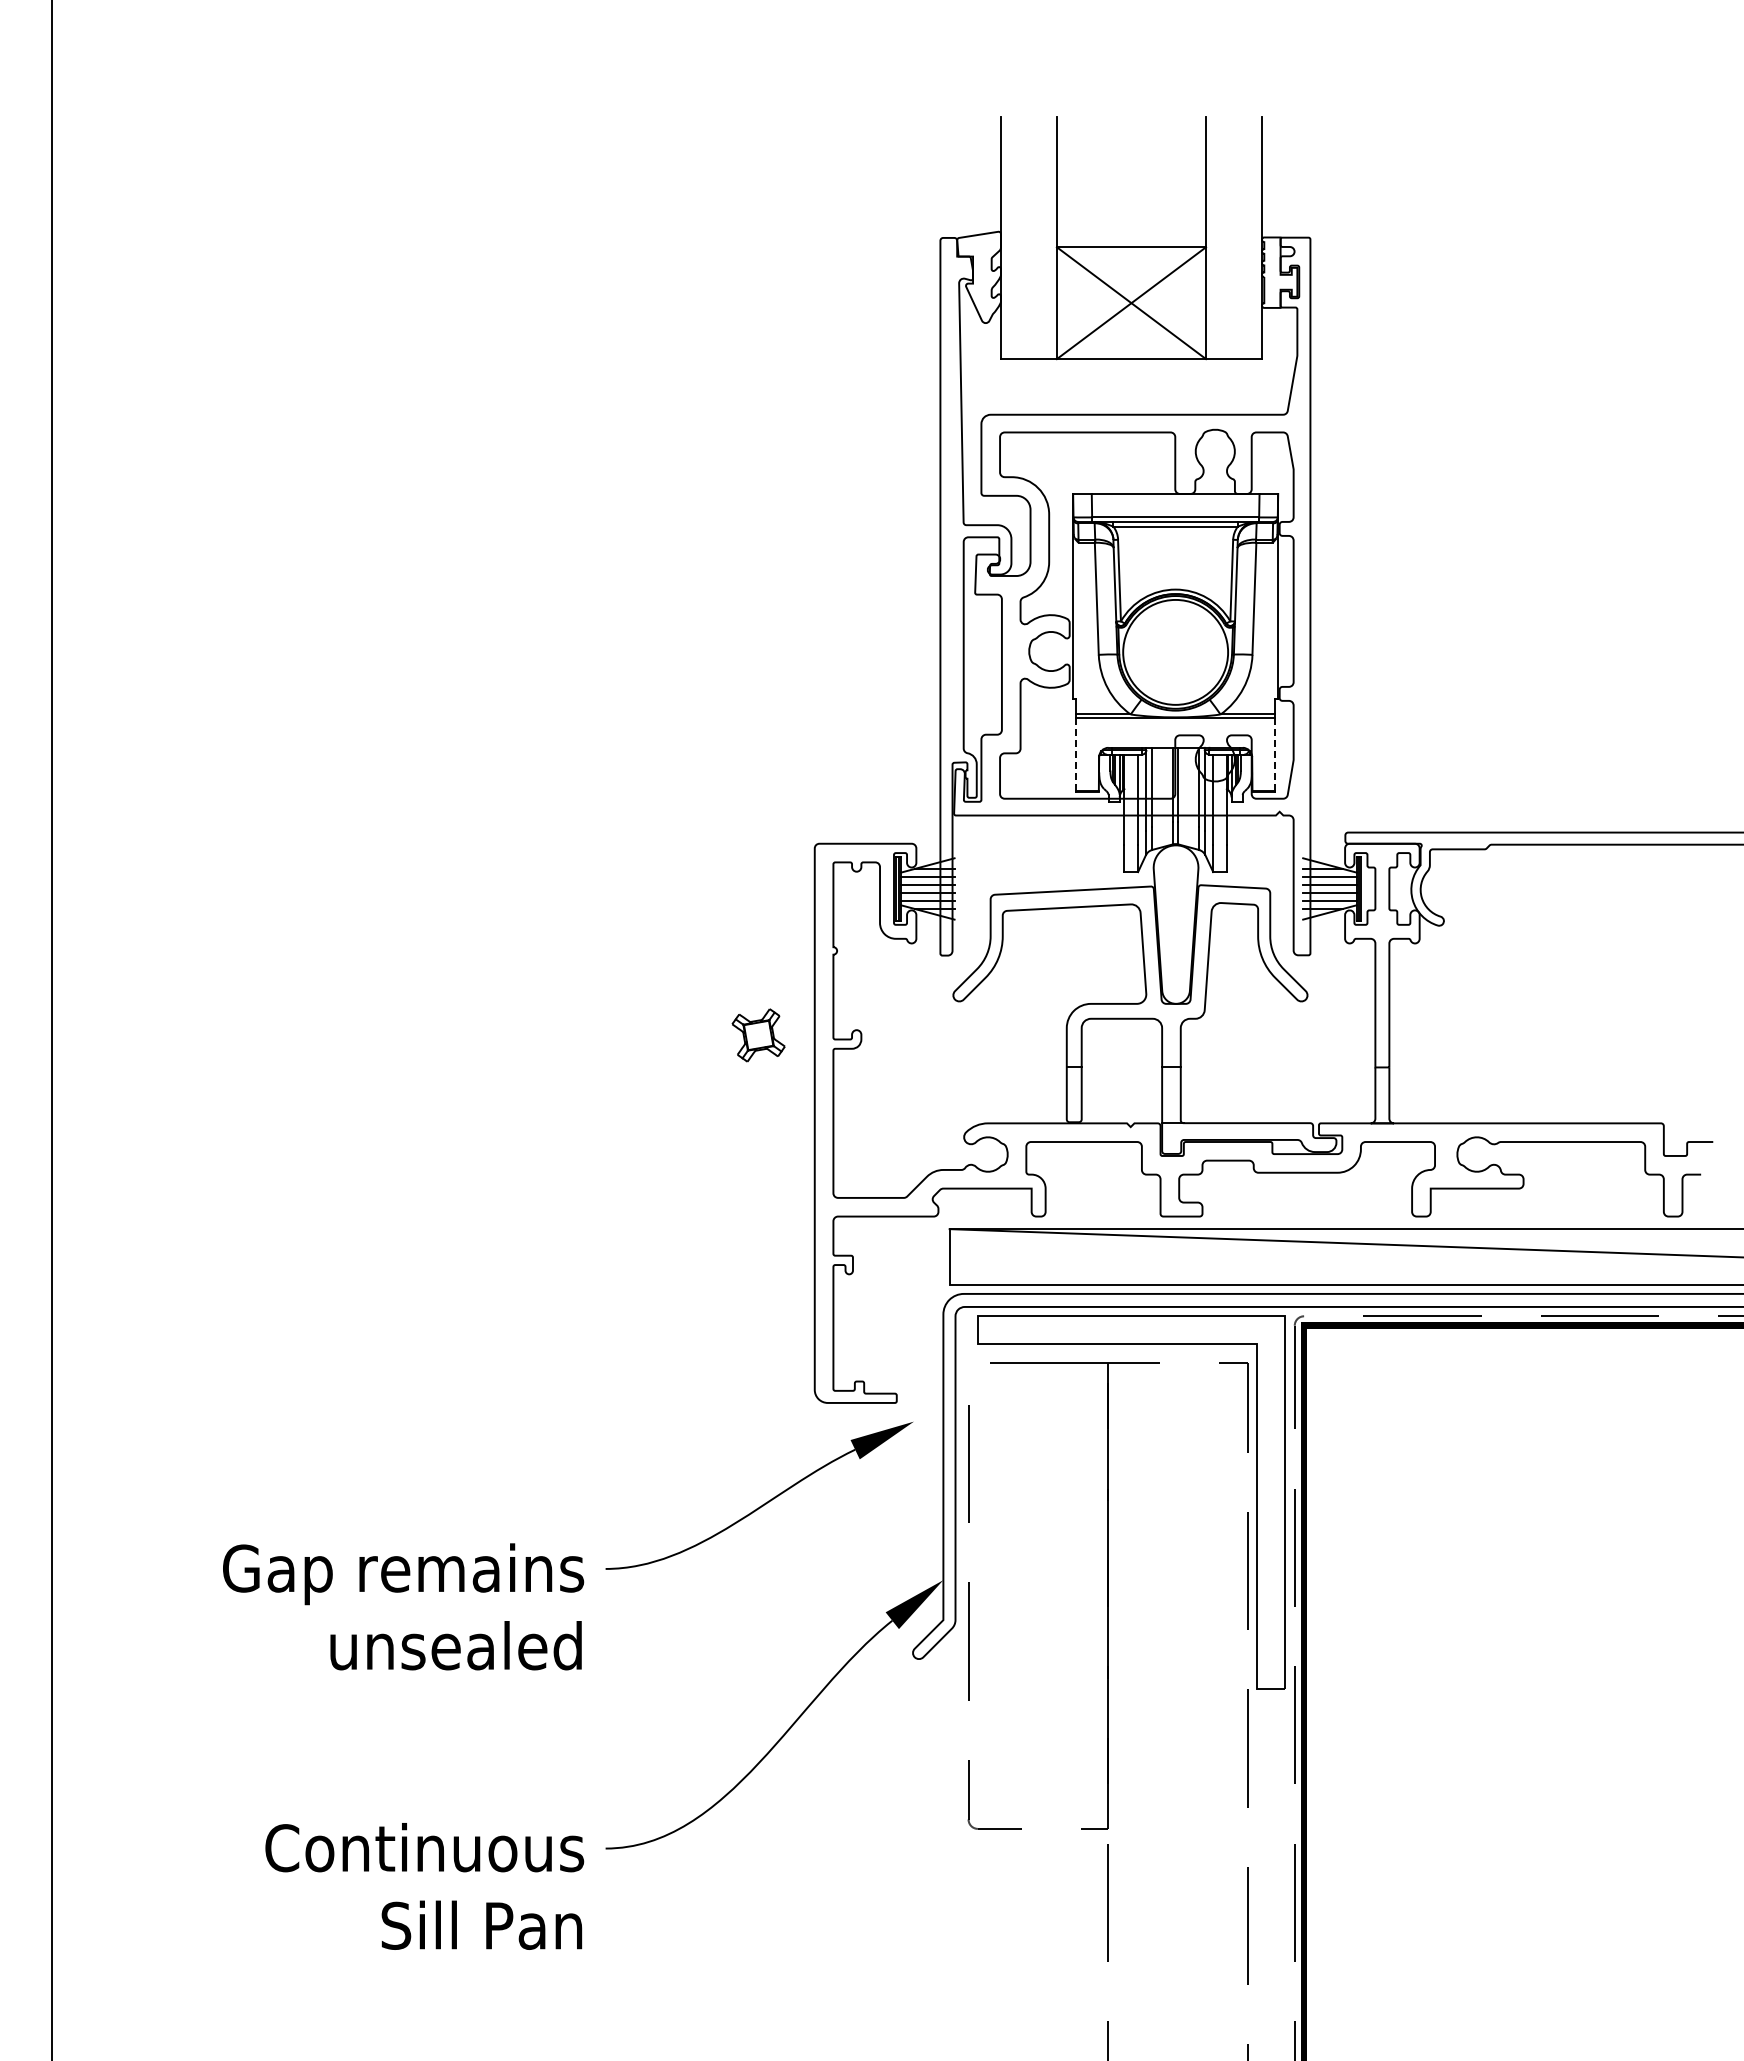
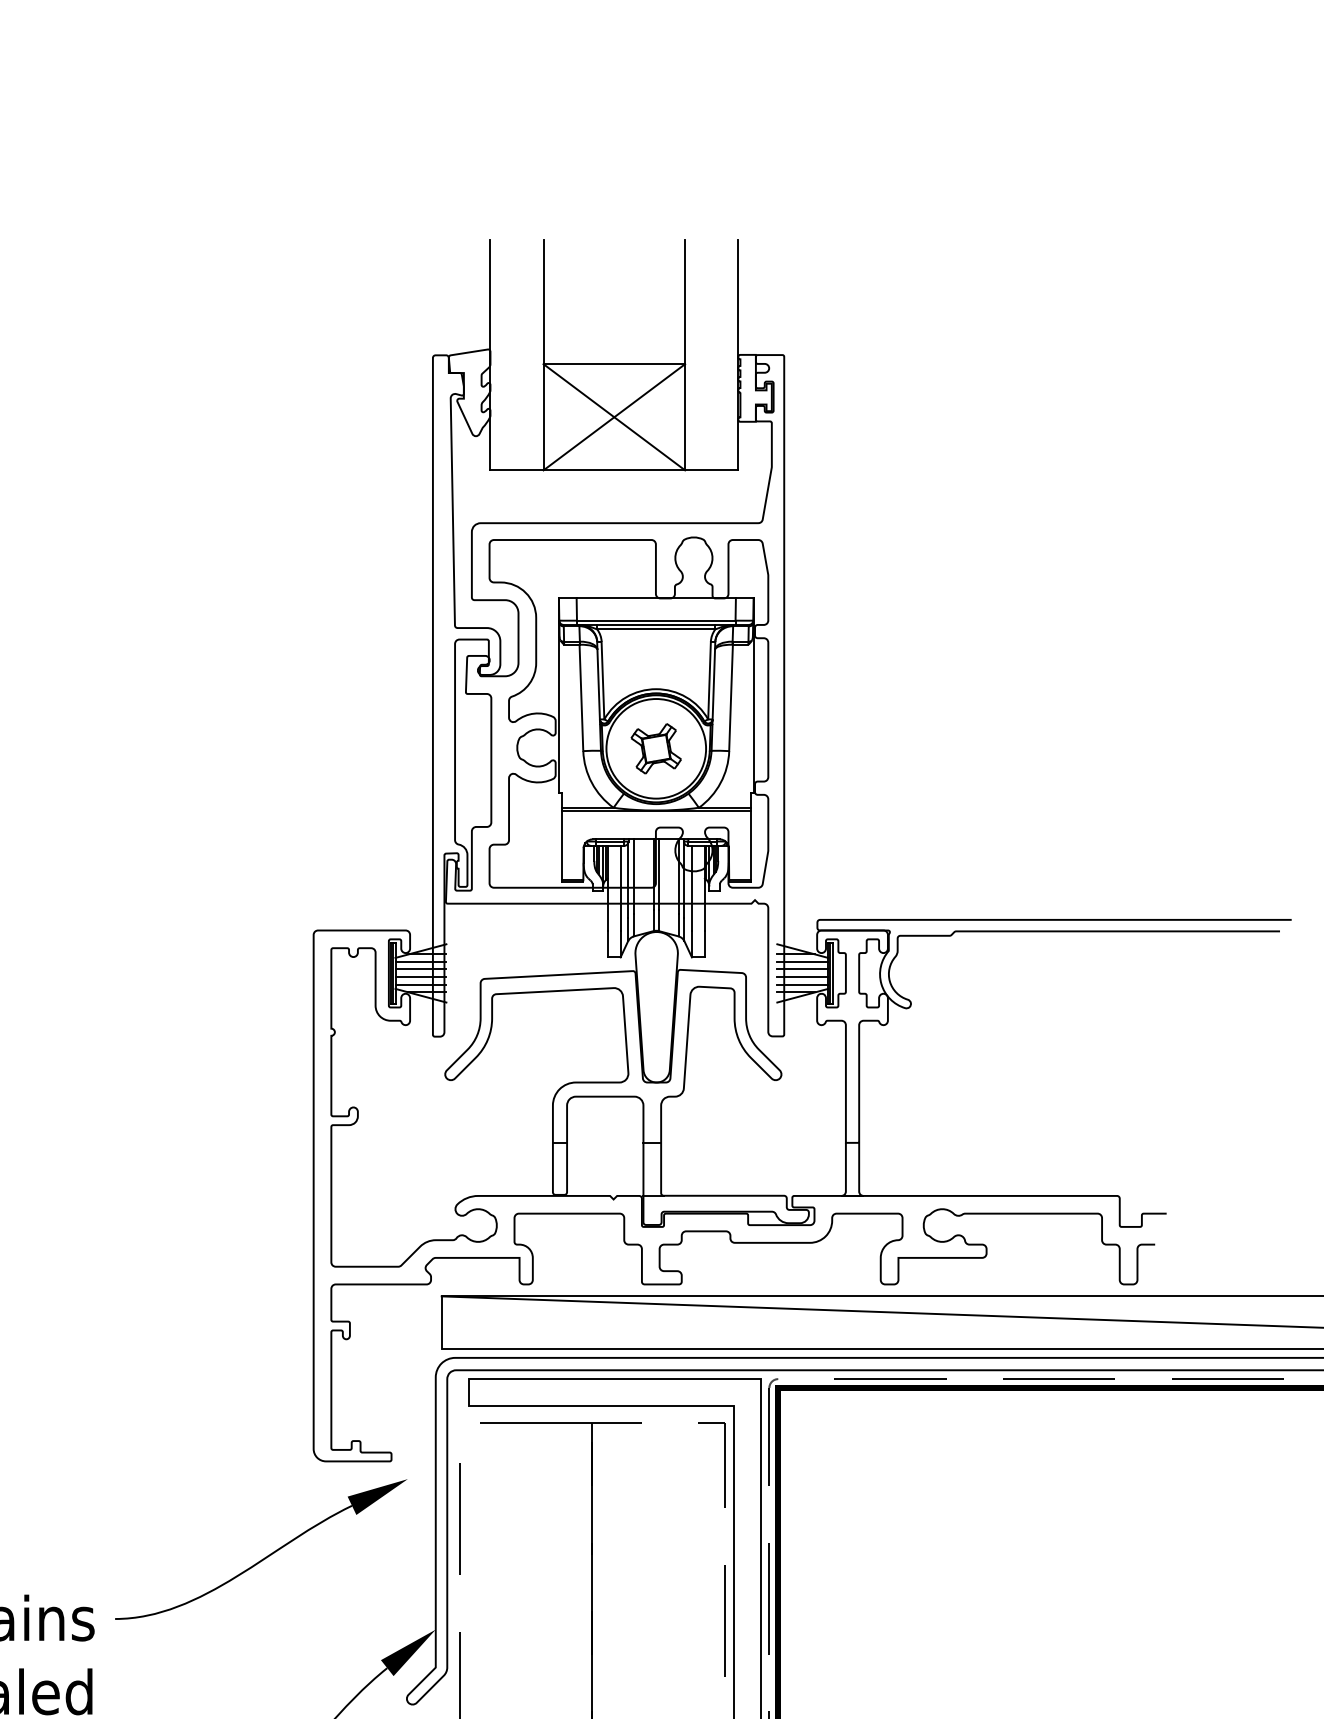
line: (1075, 754) -> (561, 845), dashed -> solid
line: (1275, 754) -> (751, 845), dashed -> solid
part: (758, 1035) -> (656, 748), moved

